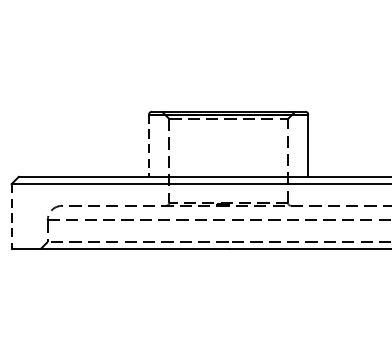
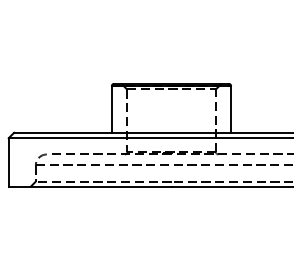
line: (148, 145) -> (111, 109), dashed -> solid
line: (11, 217) -> (8, 163), dashed -> solid

